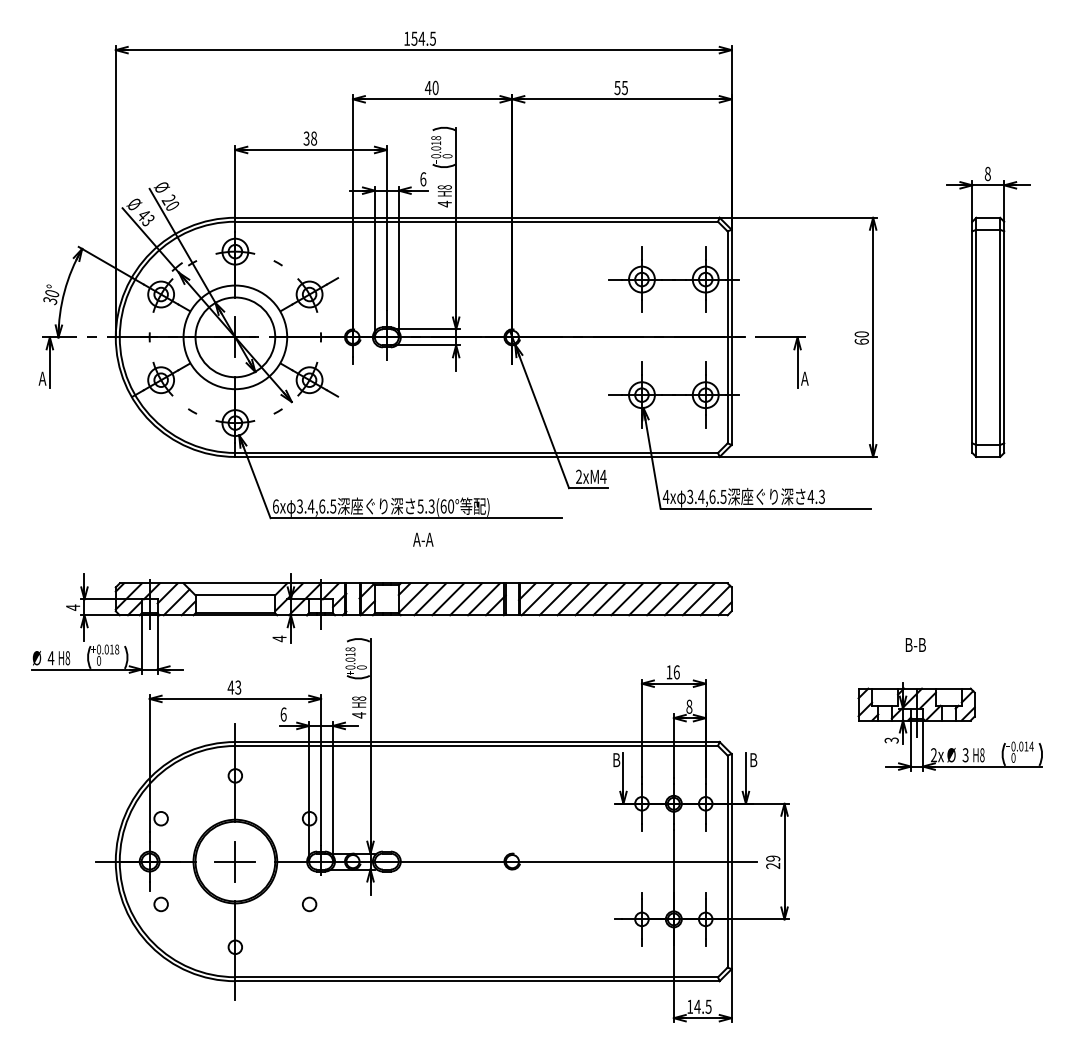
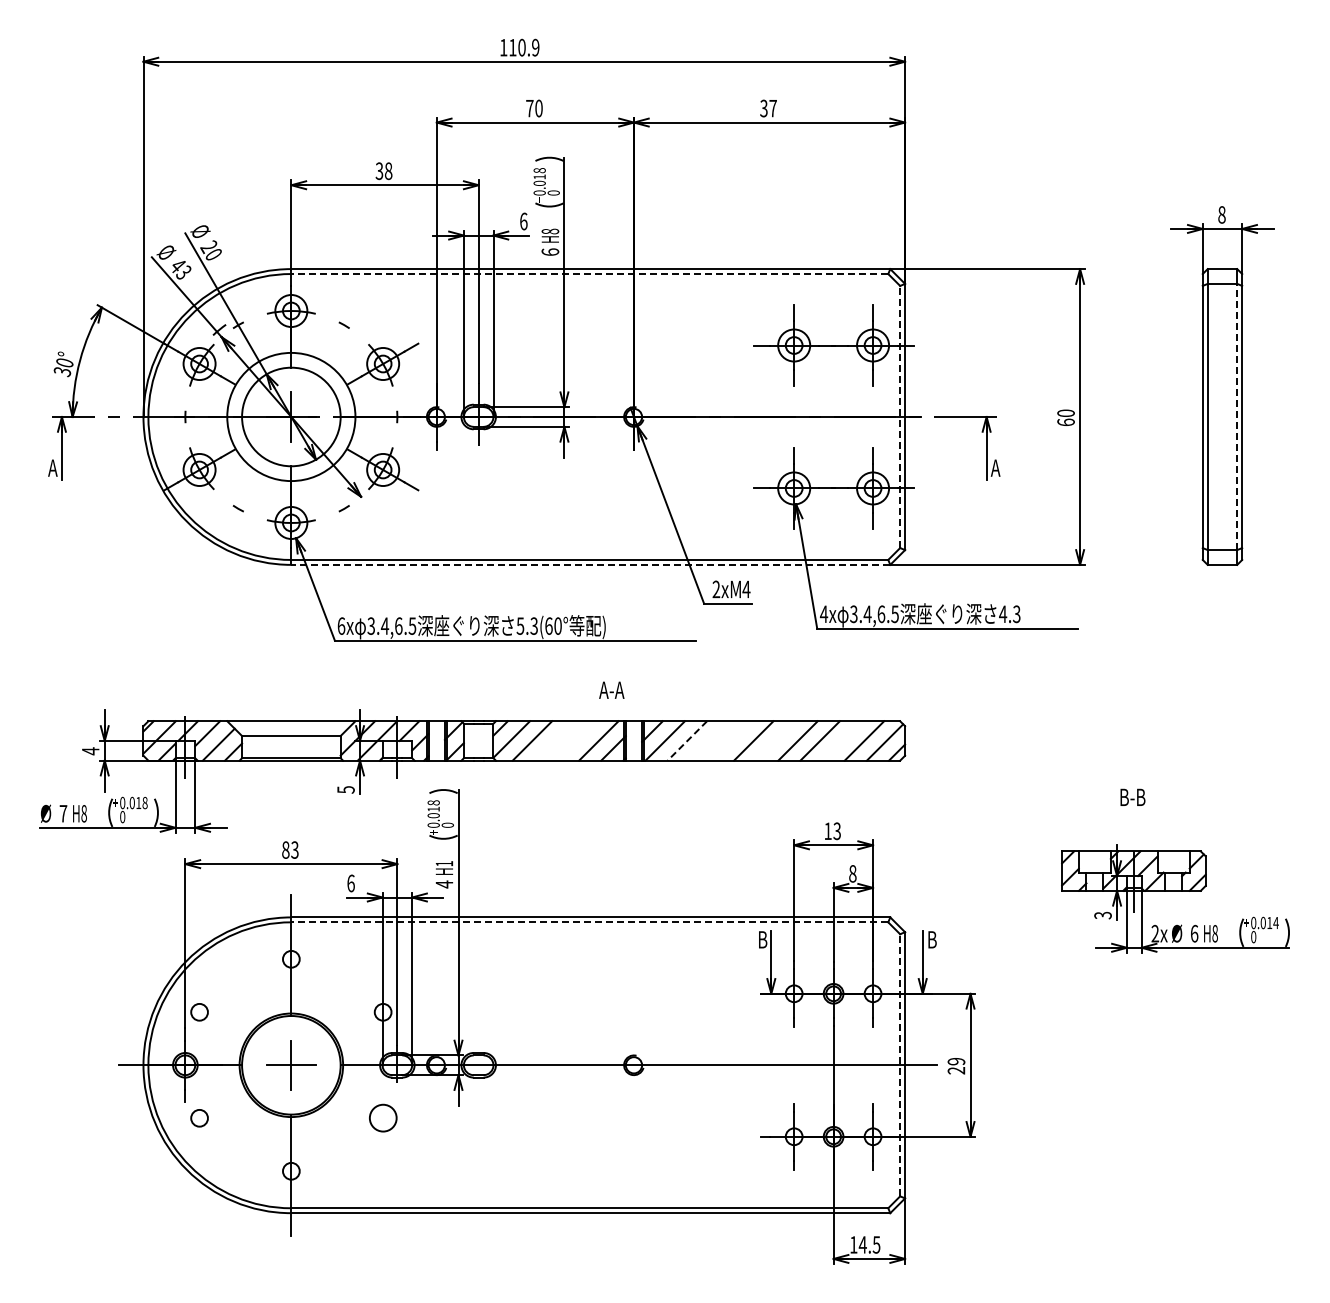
text: (423, 38) -> (524, 47), 154.5 -> 110.9
text: (427, 87) -> (529, 108), 40 -> 70
text: (621, 87) -> (768, 108), 55 -> 37
text: (444, 204) -> (550, 252), 4 -> 6
line: (476, 222) -> (589, 274), solid -> dashed
line: (727, 336) -> (900, 416), solid -> dashed
line: (1000, 336) -> (1237, 416), solid -> dashed
line: (477, 456) -> (590, 564), solid -> dashed
text: (423, 539) -> (611, 689), moved
line: (448, 598) -> (554, 740), removed
line: (465, 598) -> (576, 740), removed
line: (555, 598) -> (687, 740), solid -> dashed
line: (573, 598) -> (709, 740), removed
line: (591, 598) -> (731, 740), removed
line: (626, 598) -> (775, 740), removed
line: (681, 598) -> (842, 740), removed
text: (279, 638) -> (345, 789), 4 -> 5
text: (51, 657) -> (63, 813), 4 -> 7
text: (676, 672) -> (837, 831), 16 -> 13
text: (230, 687) -> (285, 849), 43 -> 83
text: (359, 698) -> (444, 863), H8 -> H1
line: (476, 746) -> (589, 922), solid -> dashed
text: (965, 755) -> (1194, 933), 3 -> 6
line: (727, 860) -> (900, 1064), solid -> dashed
circle: (309, 904) -> (382, 1118), size x1.6

